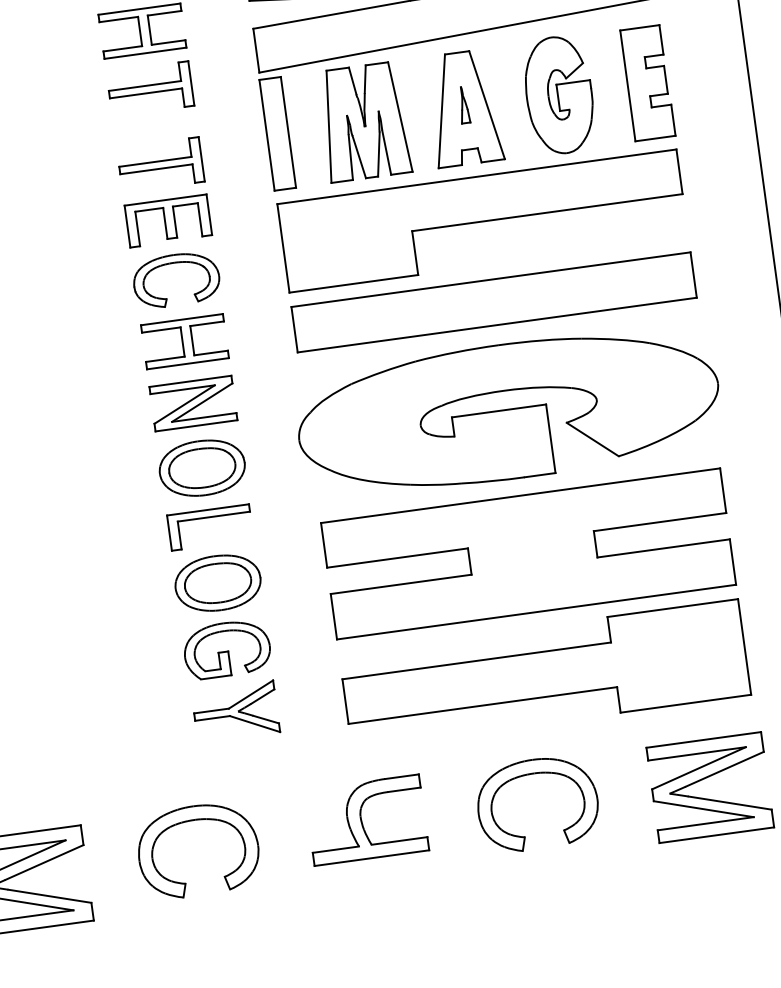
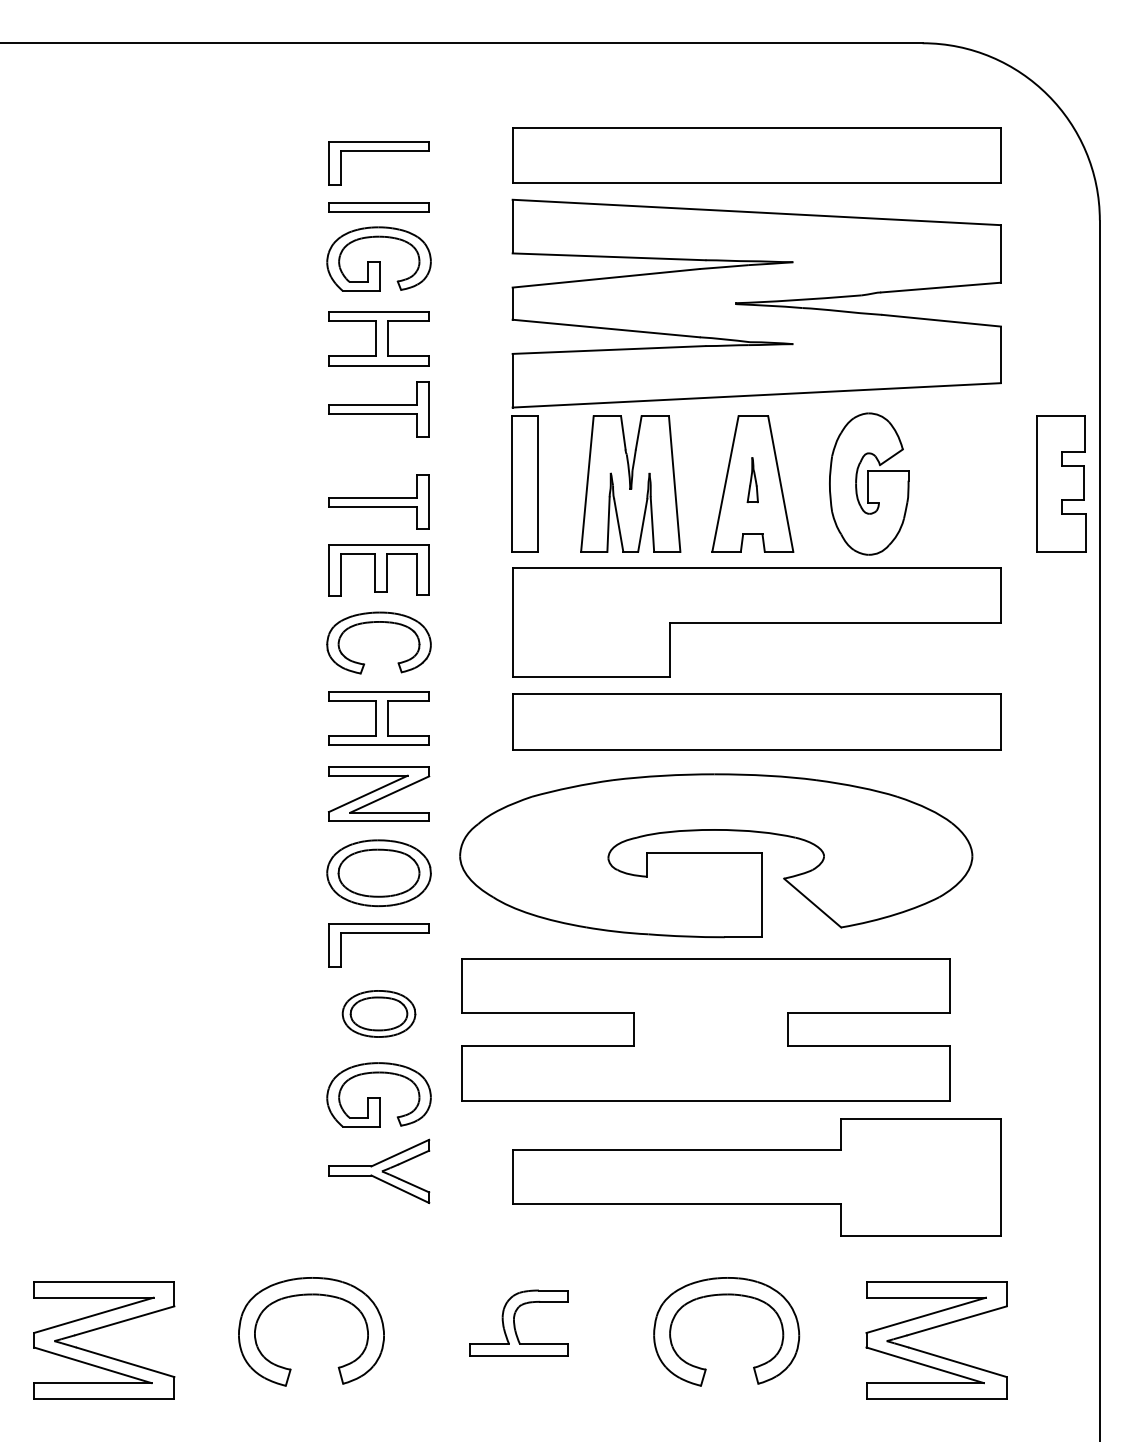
part: (647, 82) -> (1061, 483), moved
part: (508, 411) -> (716, 855), moved
part: (528, 553) -> (705, 1029), moved
part: (217, 582) -> (378, 1013), size x0.7
part: (366, 819) -> (518, 1322), size x0.7

